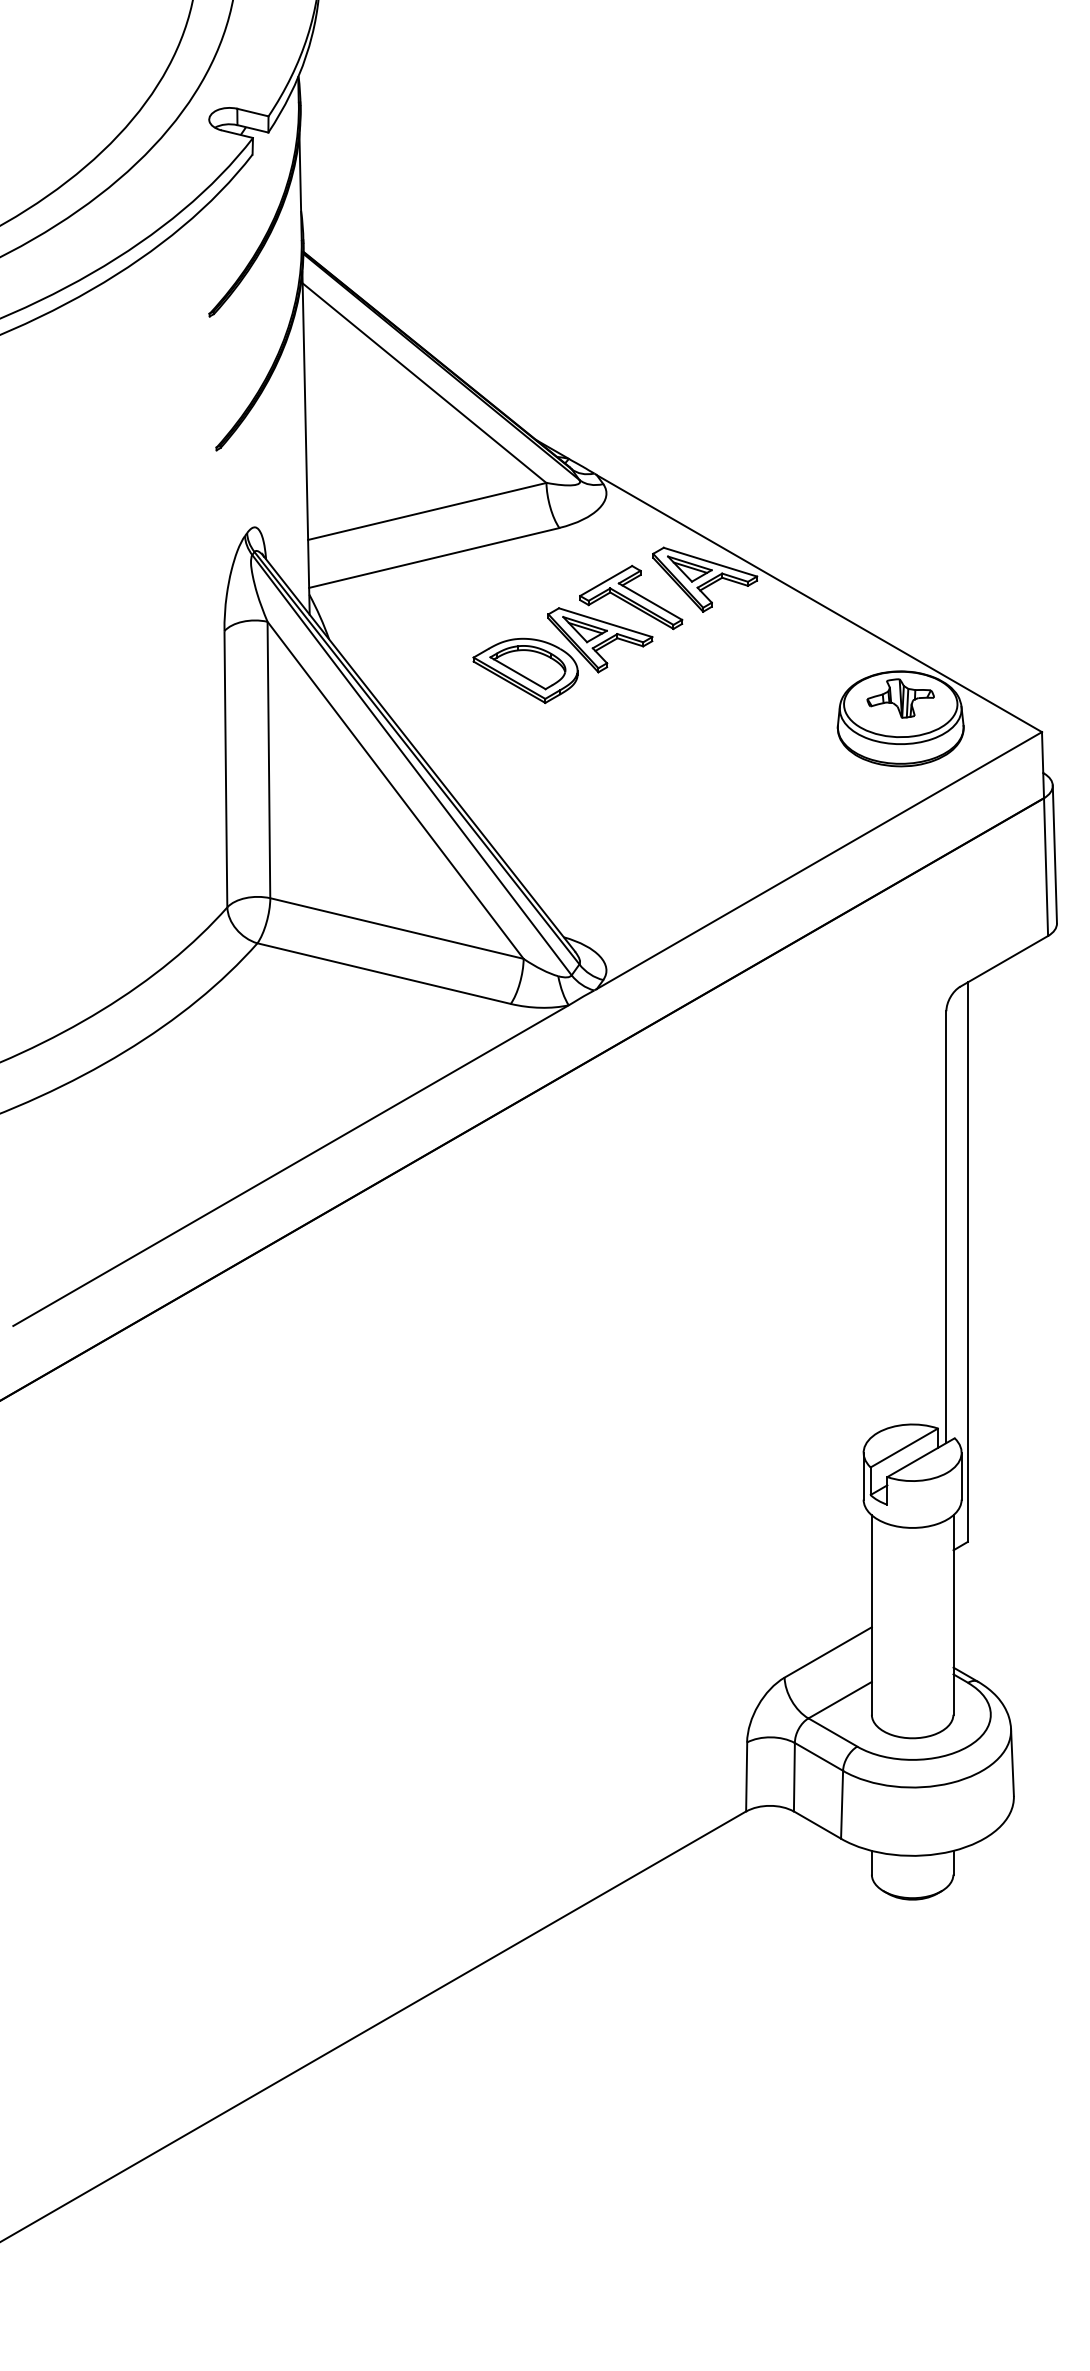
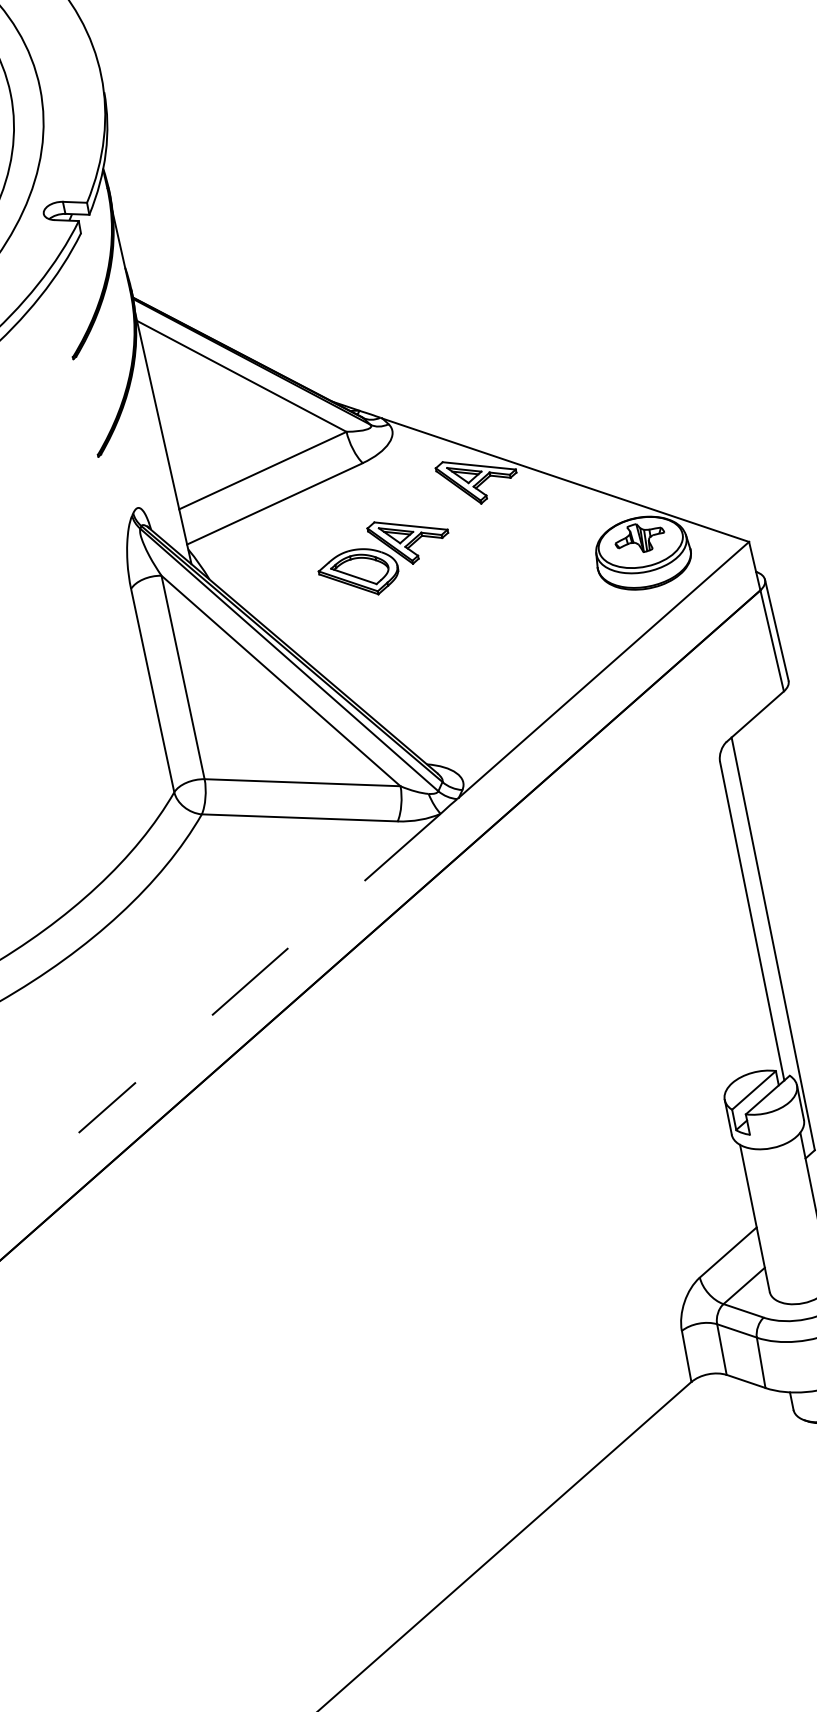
part: (631, 597) -> (426, 503), removed
line: (291, 1165) -> (260, 973), solid -> dashed

